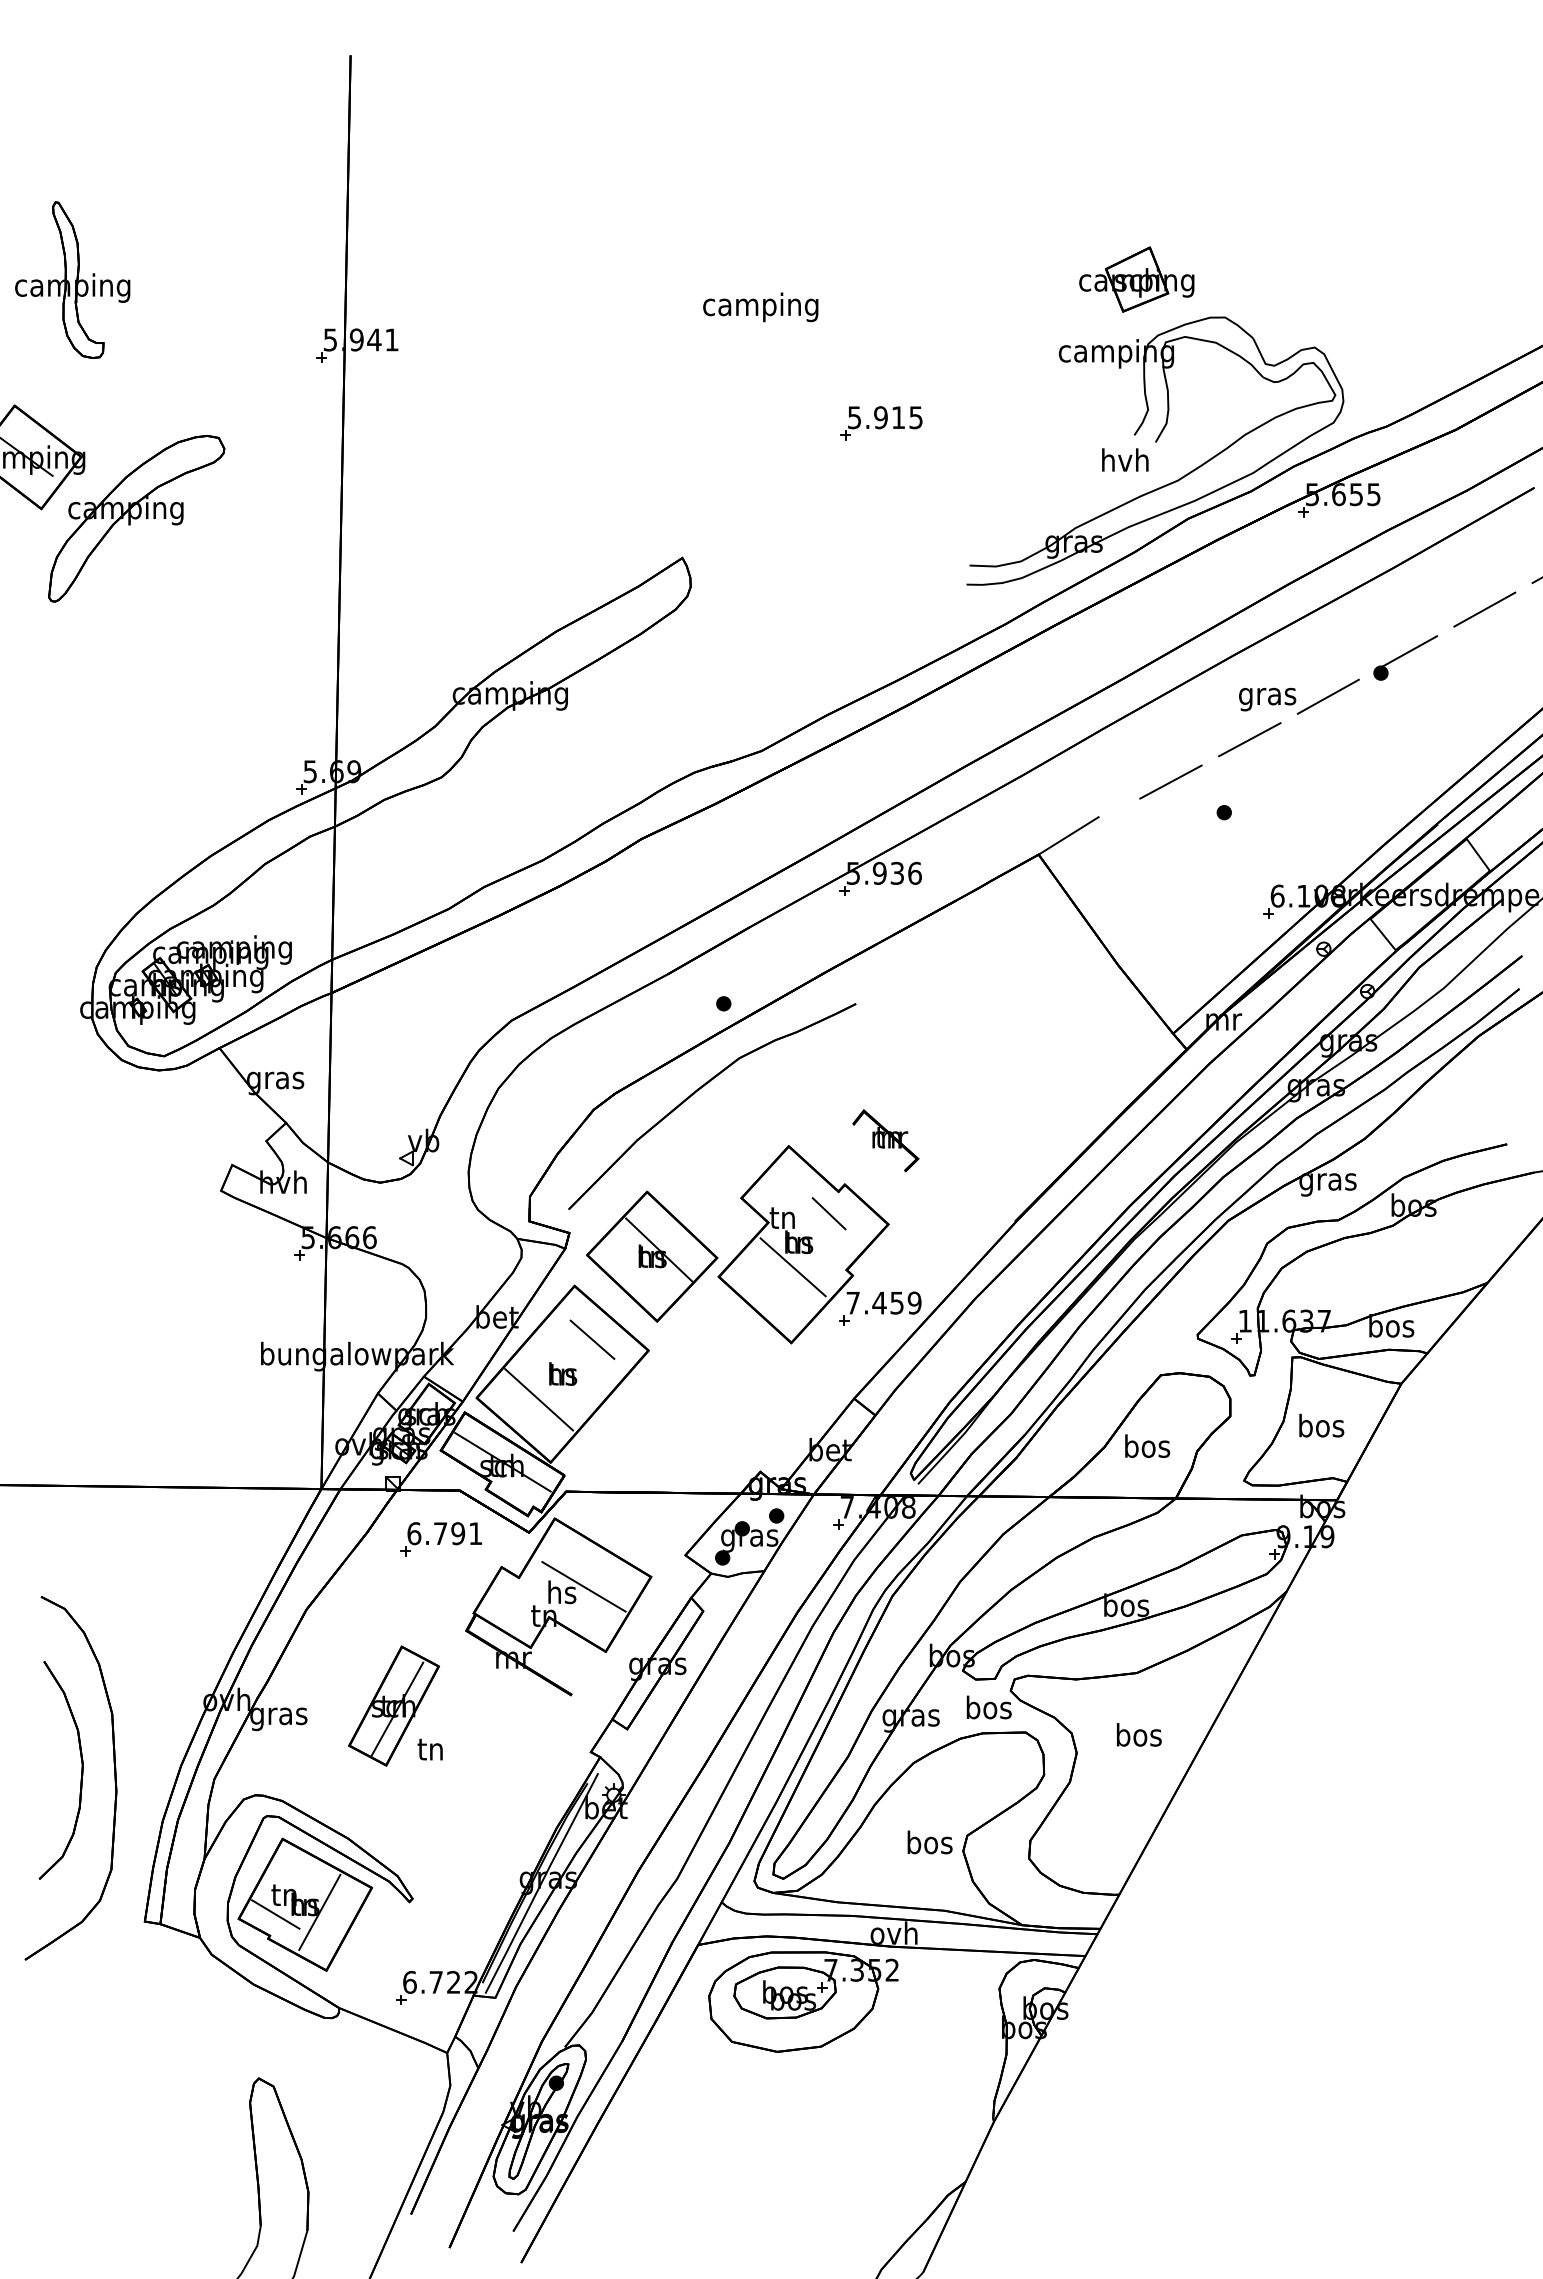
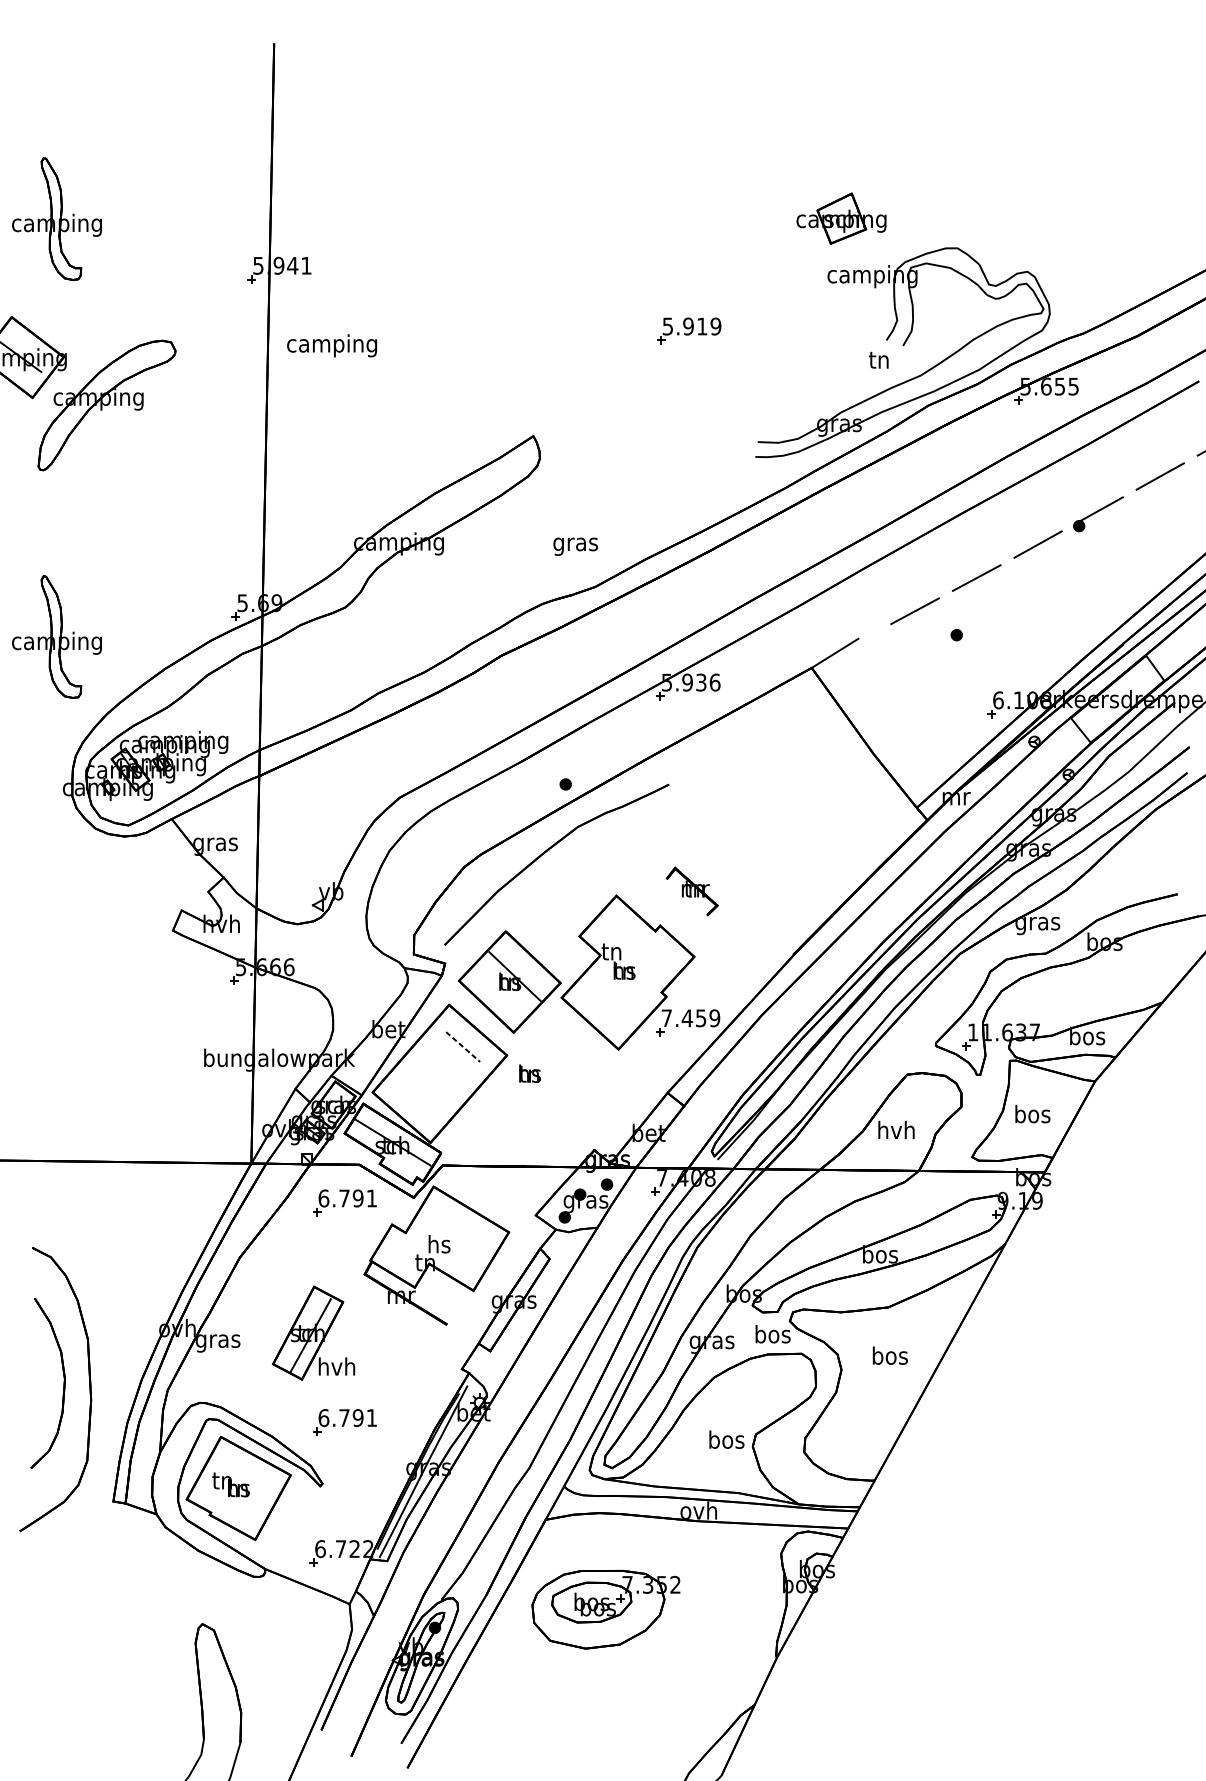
part: (1136, 279) -> (841, 218), moved
text: (760, 307) -> (331, 345), moved
text: (915, 417) -> (715, 326), 5.915 -> 5.919
text: (1125, 459) -> (879, 359), hvh -> tn
text: (1267, 699) -> (575, 546), moved
part: (72, 814) -> (56, 636), added
line: (828, 1213) -> (647, 948), removed
line: (792, 1267) -> (619, 990), removed
line: (592, 1339) -> (463, 1046), solid -> dashed
text: (563, 1373) -> (530, 1073), moved
line: (539, 1399) -> (421, 1093), removed
text: (1147, 1445) -> (896, 1129), bos -> hvh
line: (583, 1586) -> (456, 1239), removed
text: (430, 1748) -> (336, 1366), tn -> hvh
part: (440, 1820) -> (344, 1422), added
line: (319, 1911) -> (249, 1493), removed
line: (275, 1914) -> (215, 1496), removed
part: (803, 2001) -> (606, 1609), moved

